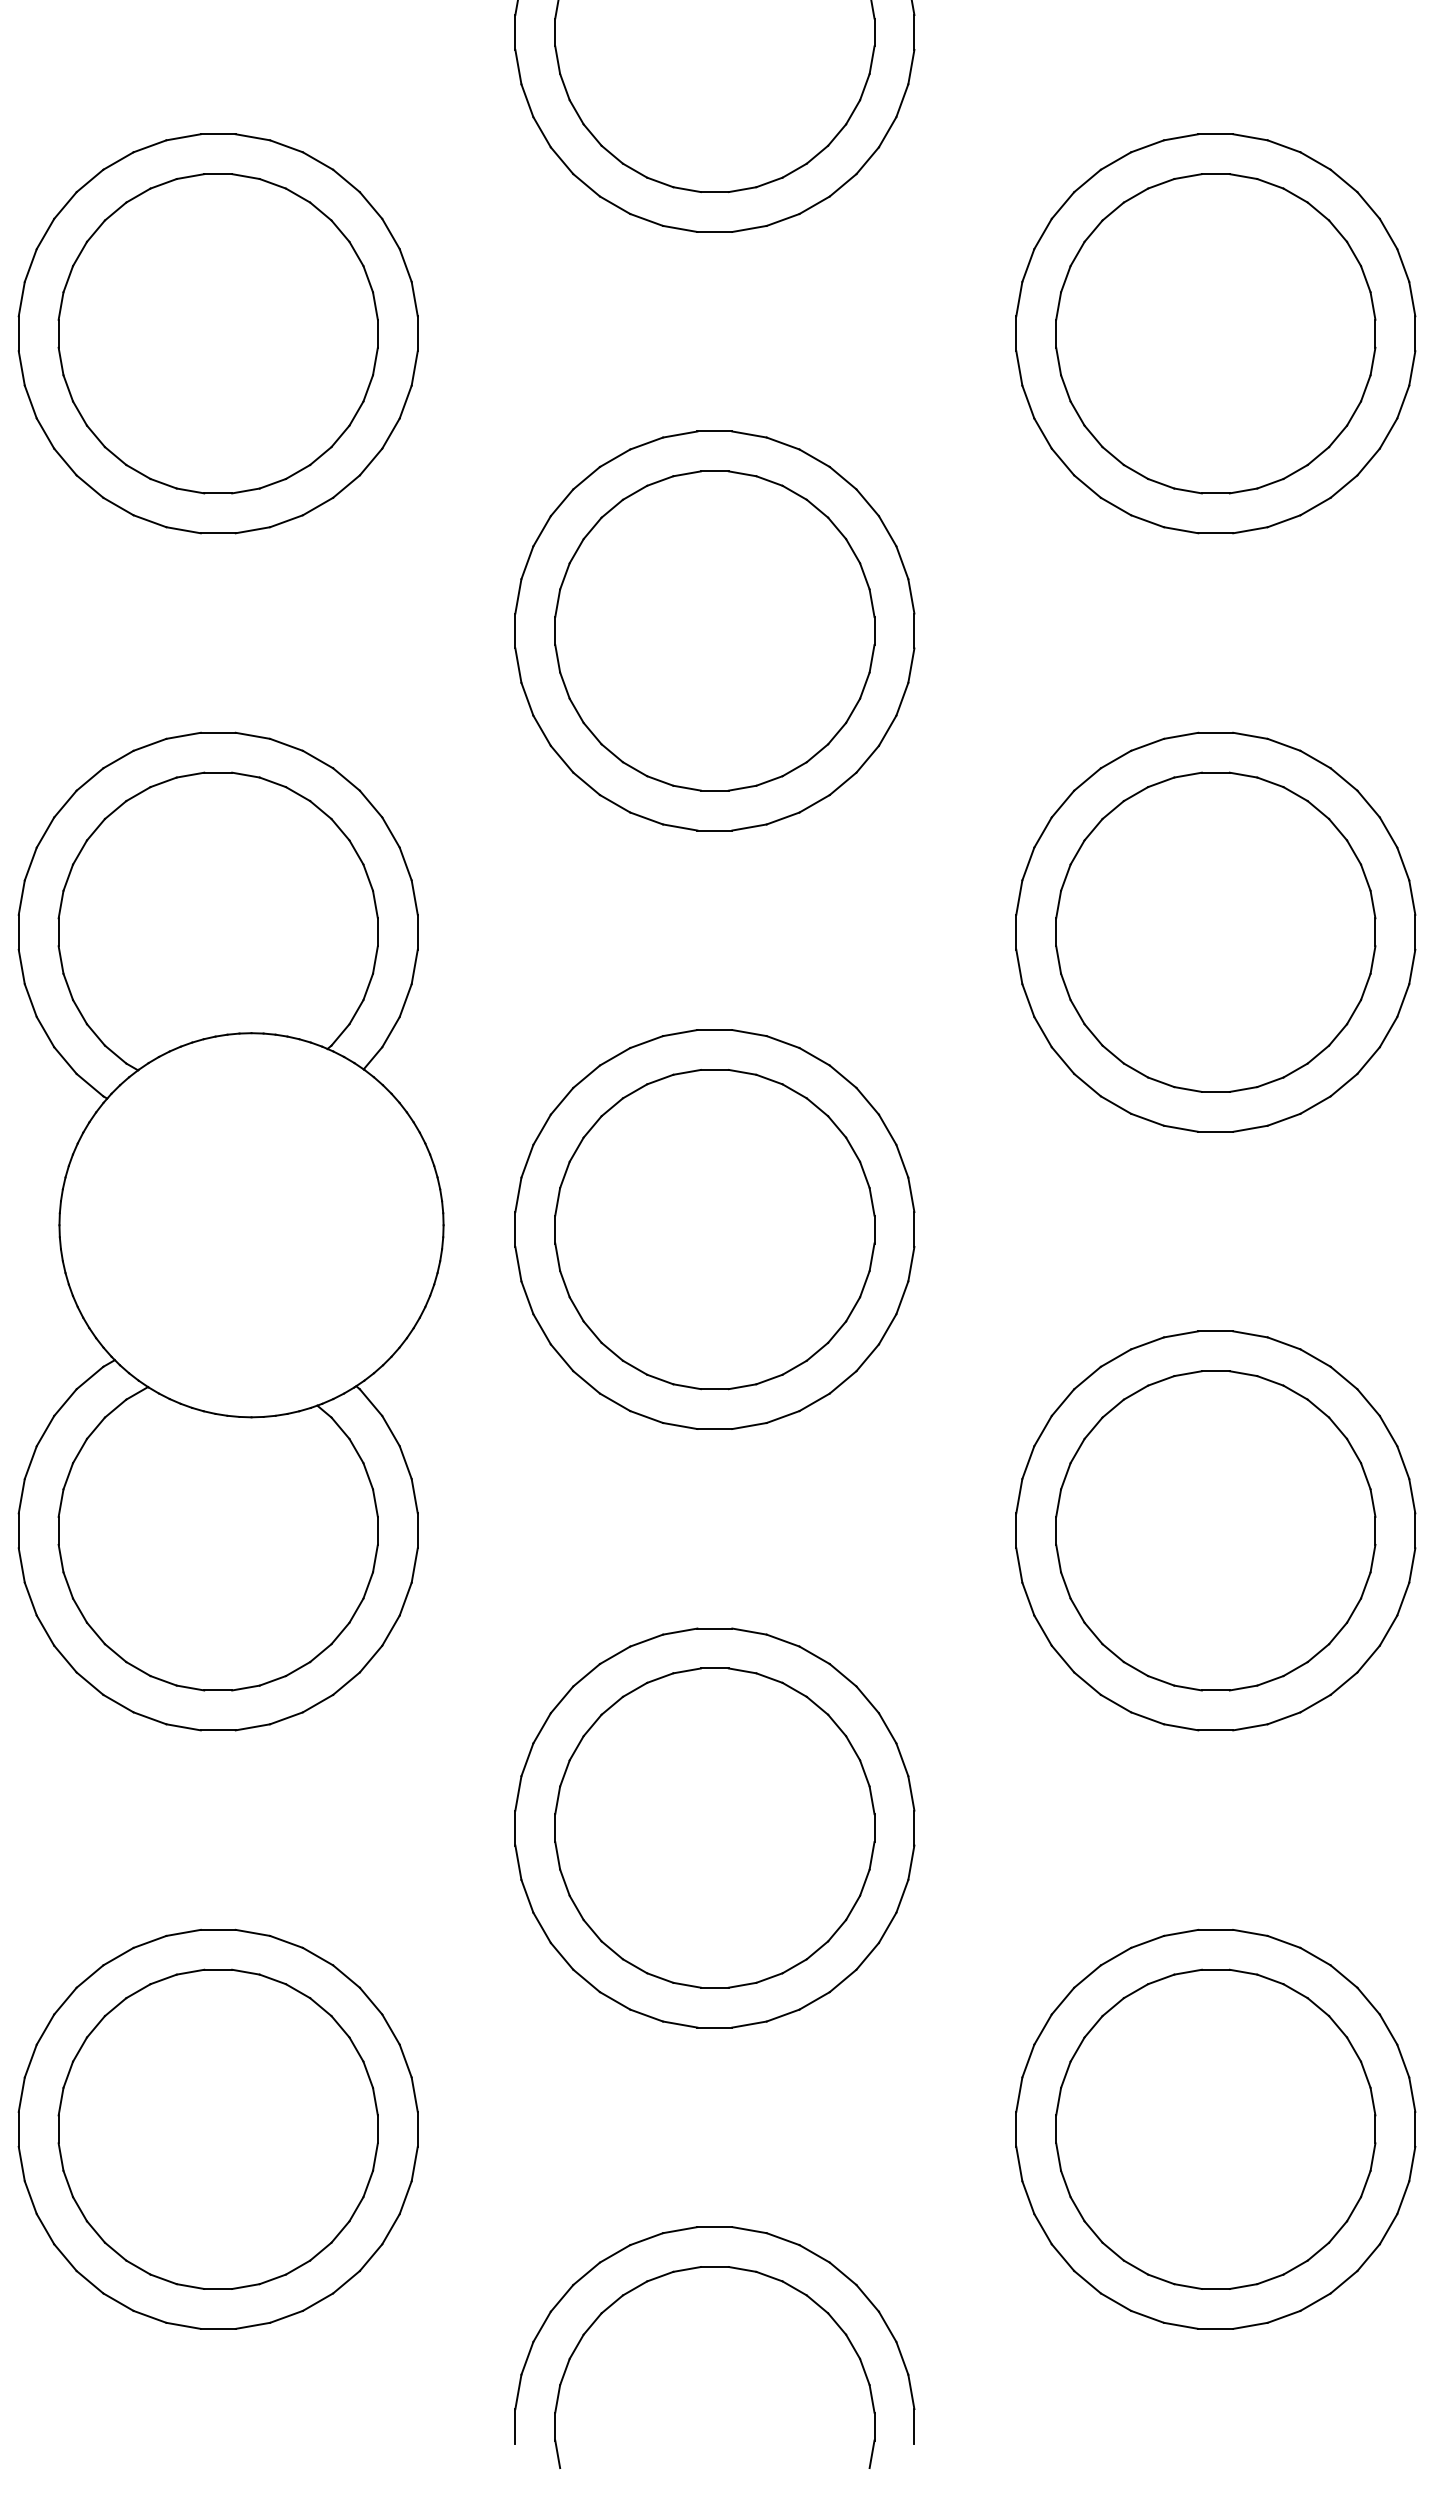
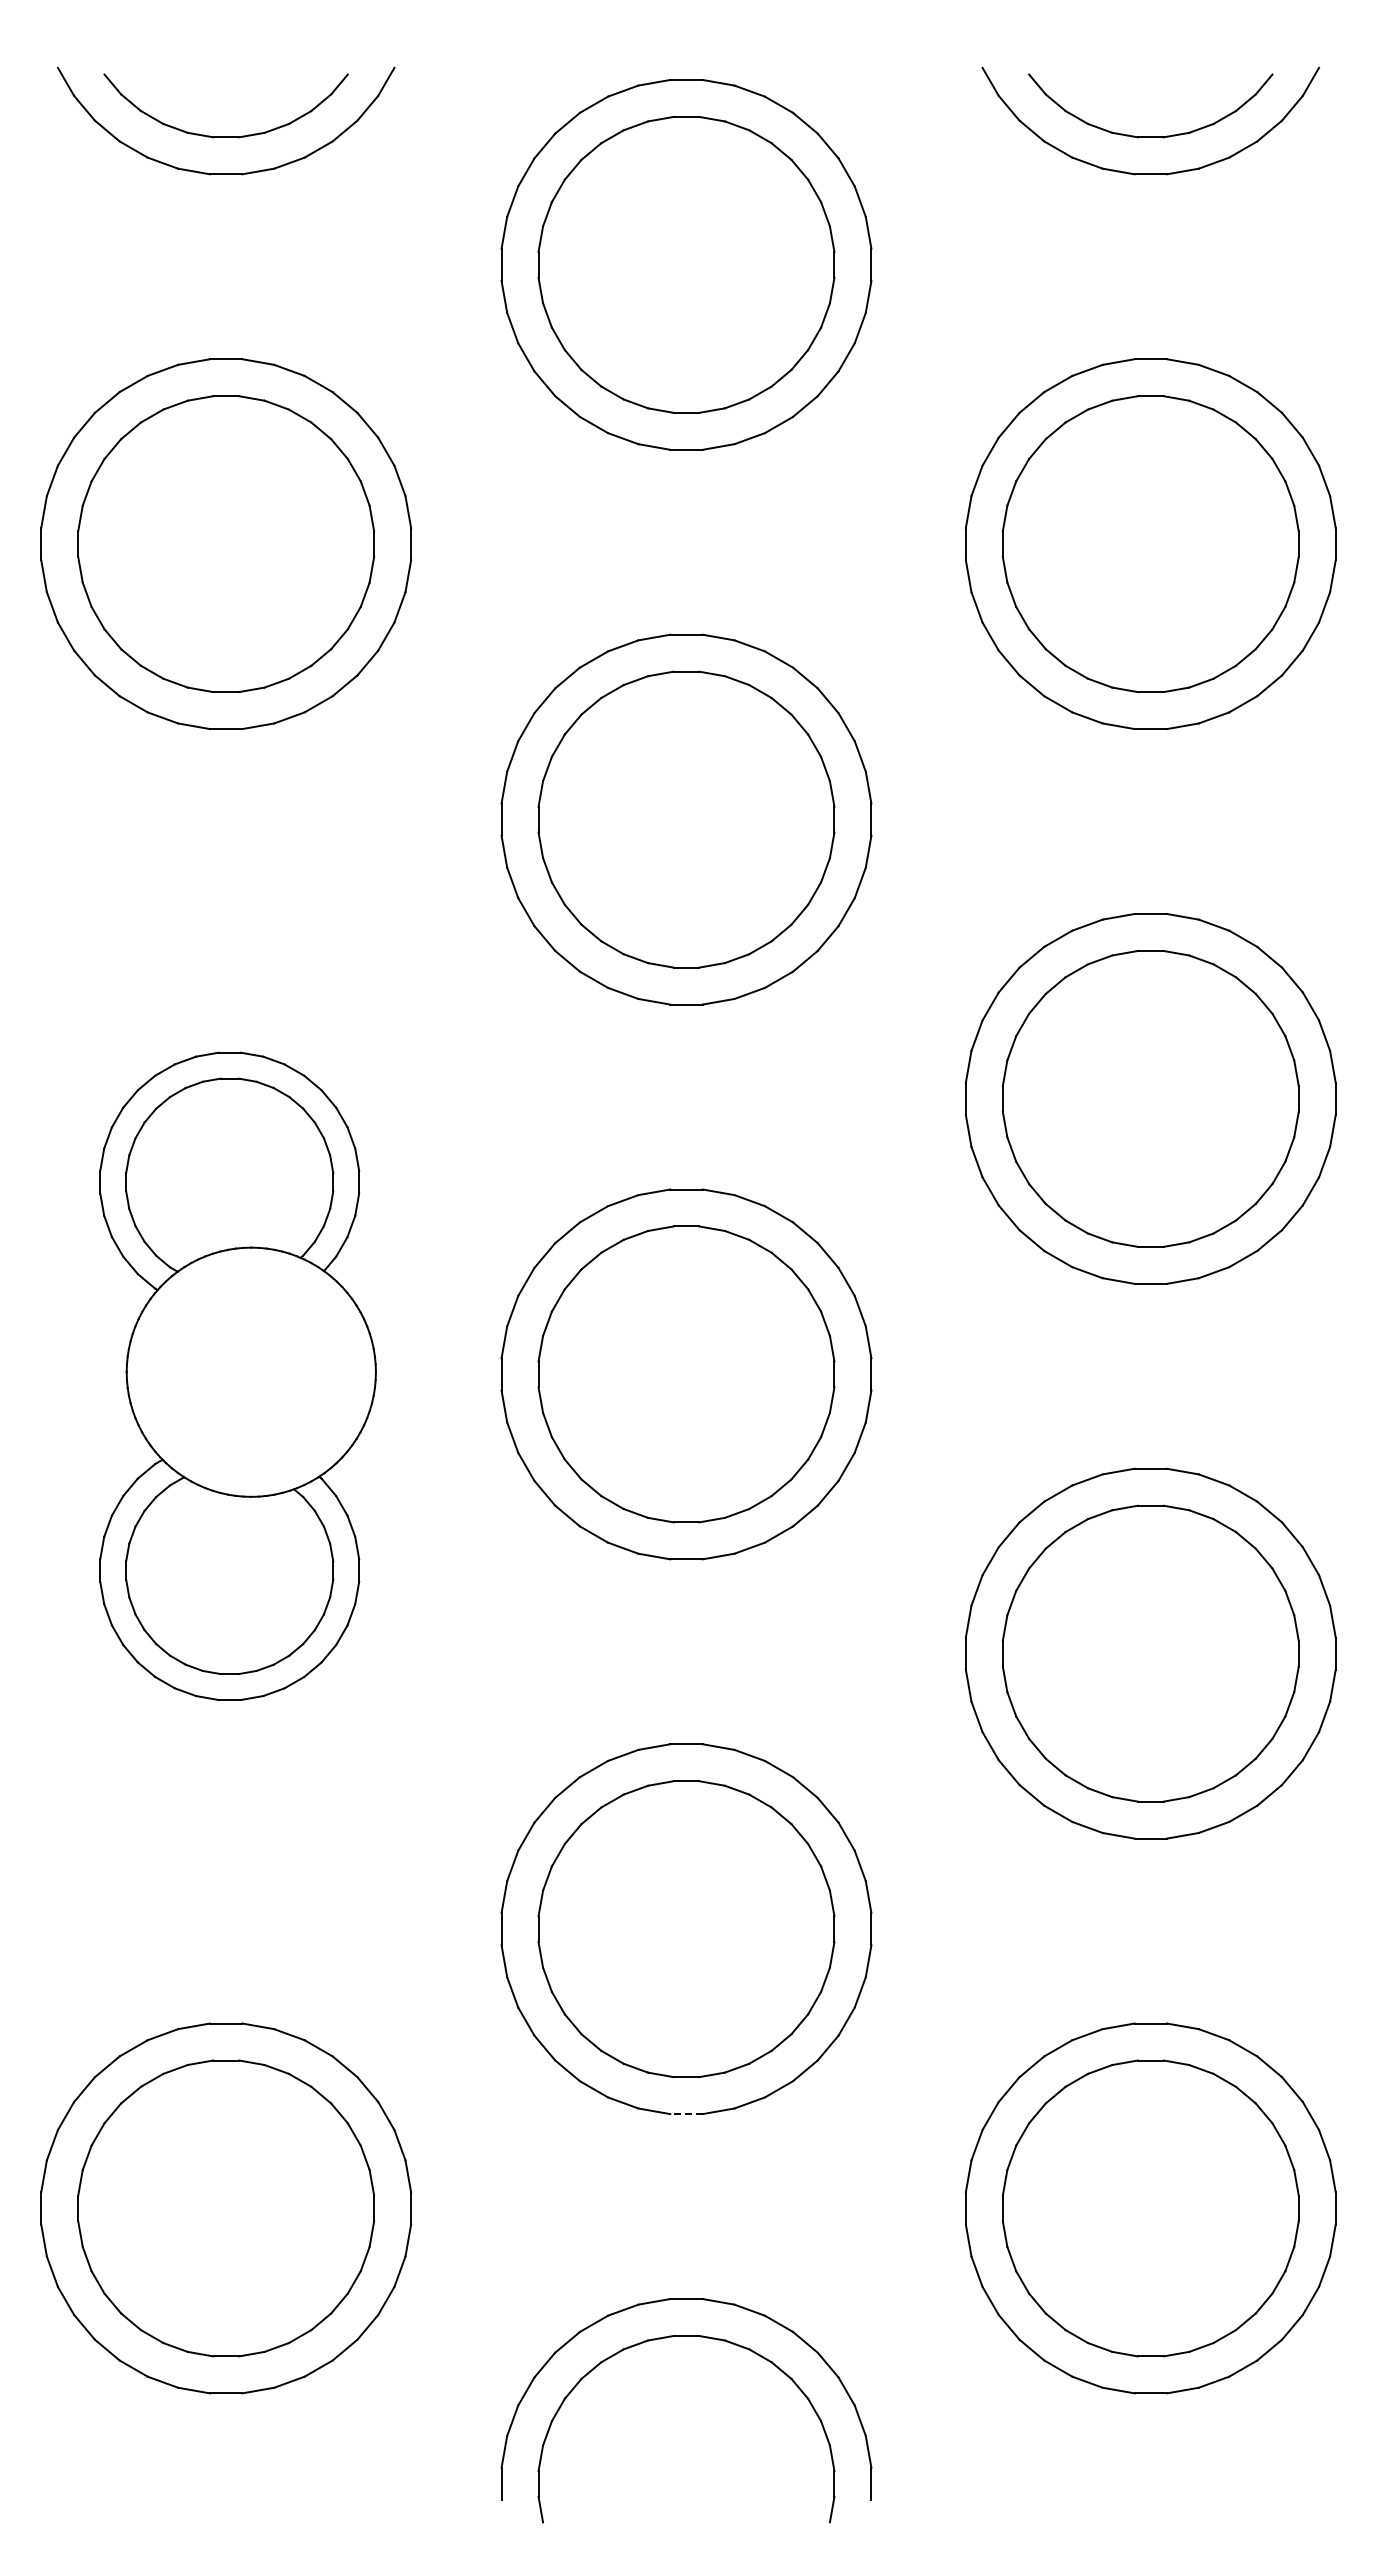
part: (230, 1231) -> (237, 1376), size x0.7
line: (714, 2028) -> (686, 2114), solid -> dashed

